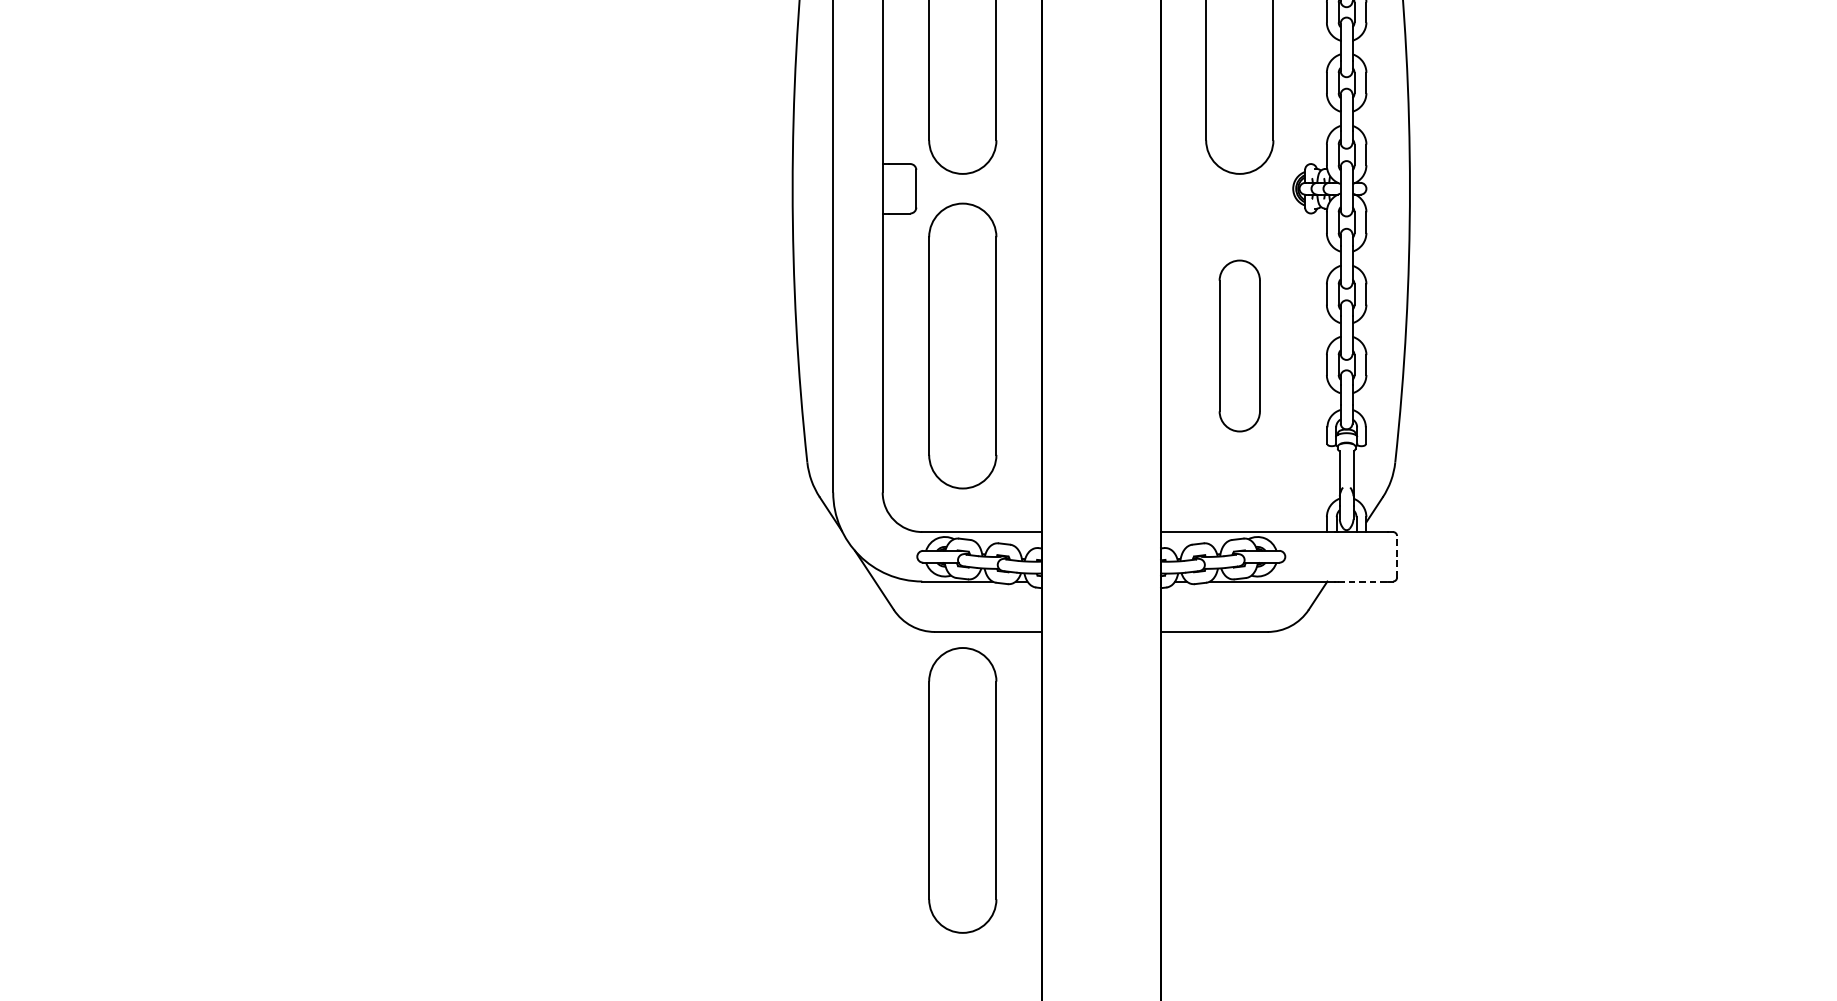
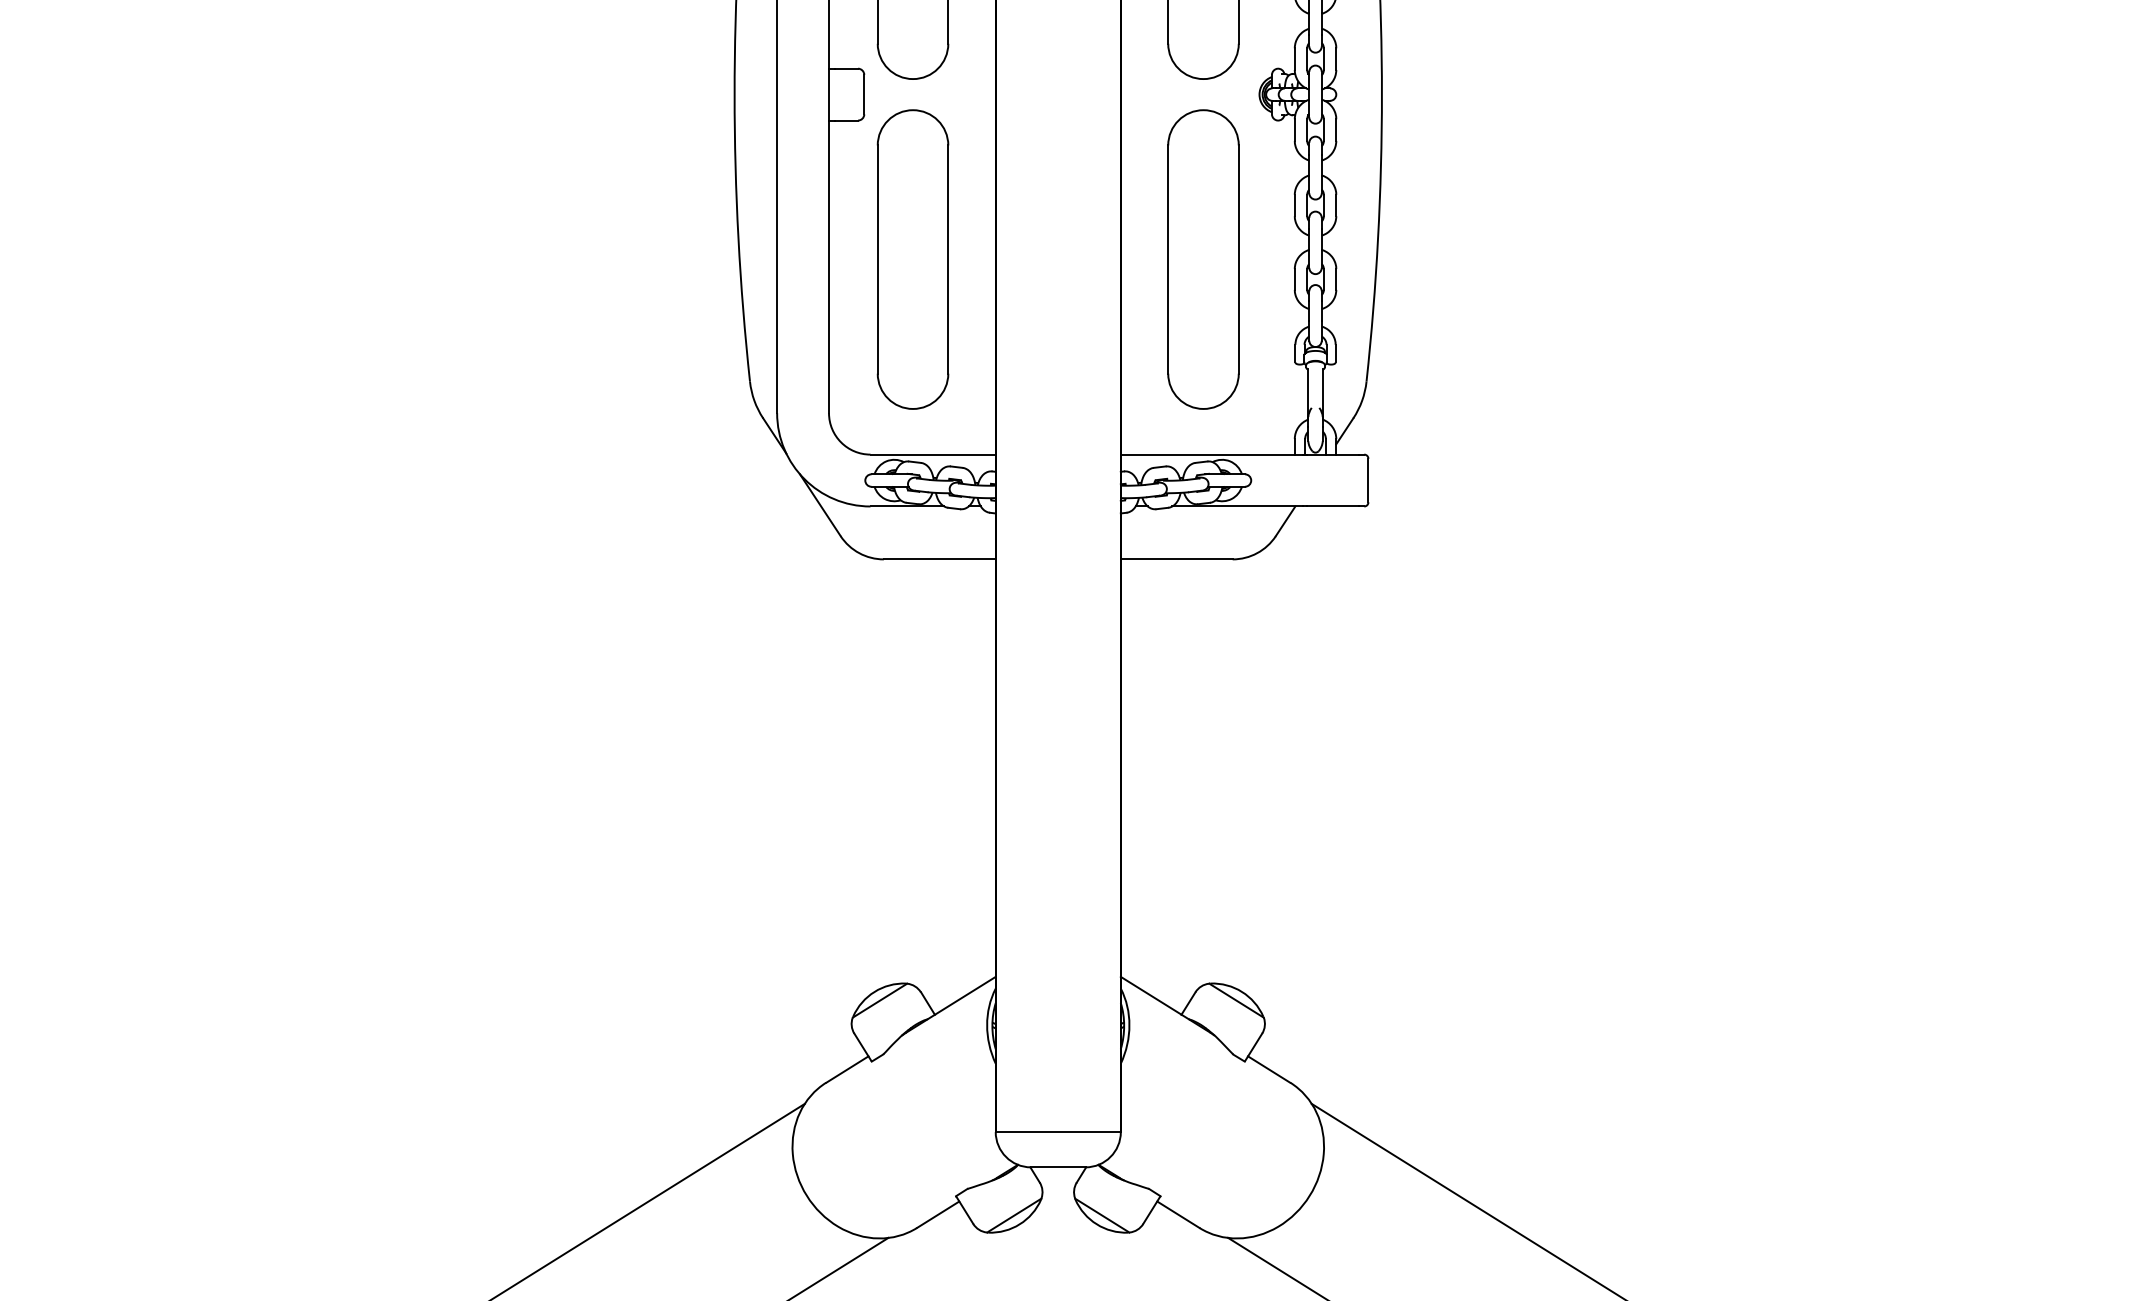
part: (1239, 345) -> (1203, 259), size x1.67
line: (1397, 556) -> (1368, 480), dashed -> solid
line: (1363, 581) -> (1333, 506), dashed -> solid
part: (962, 790) -> (912, 725), removed

